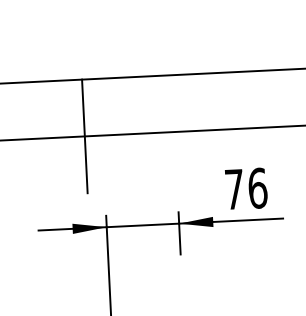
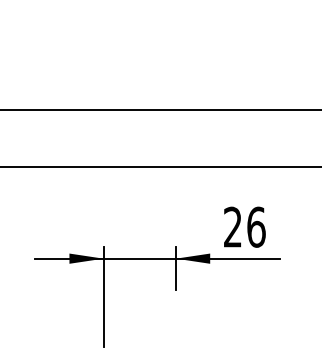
line: (85, 135) -> (86, 166), removed
text: (233, 188) -> (232, 226), 76 -> 26

